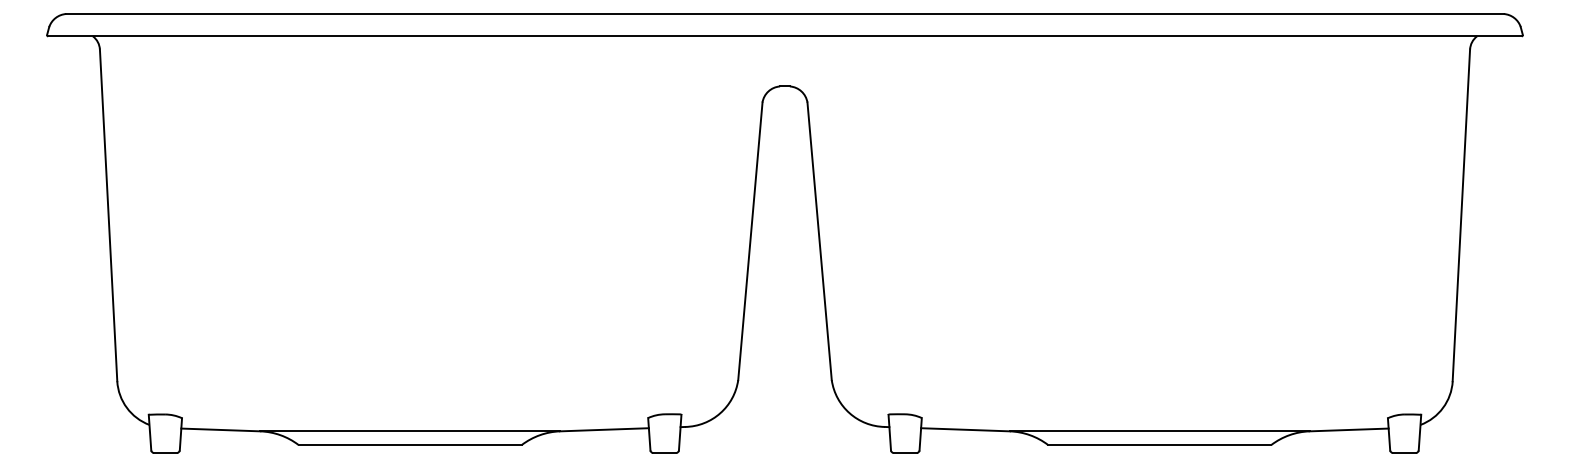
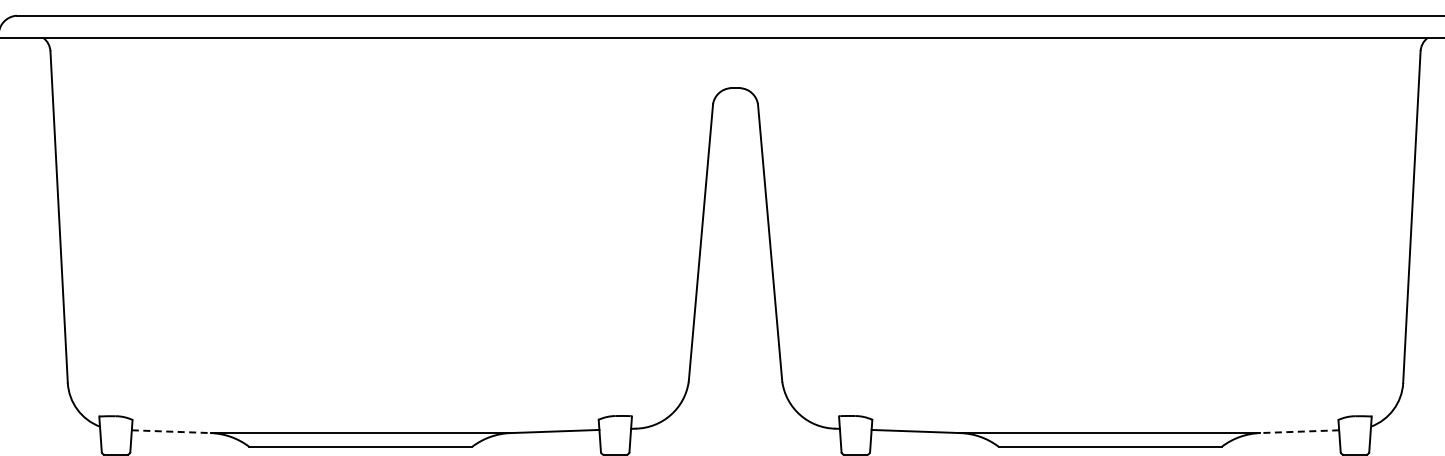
line: (220, 429) -> (171, 431), solid -> dashed
line: (1349, 429) -> (1300, 431), solid -> dashed

